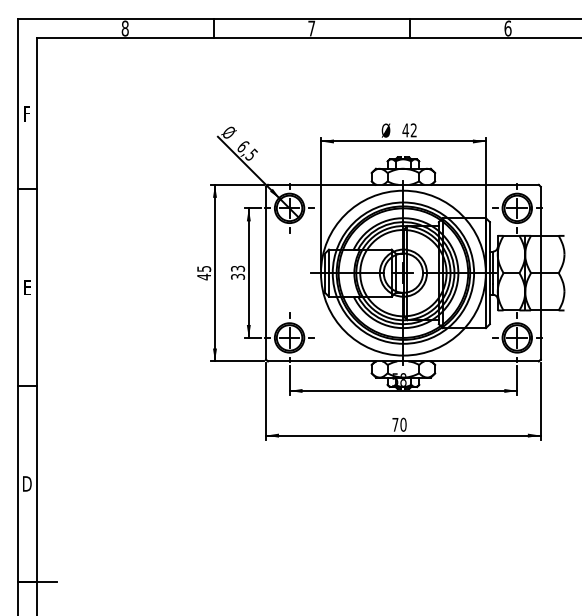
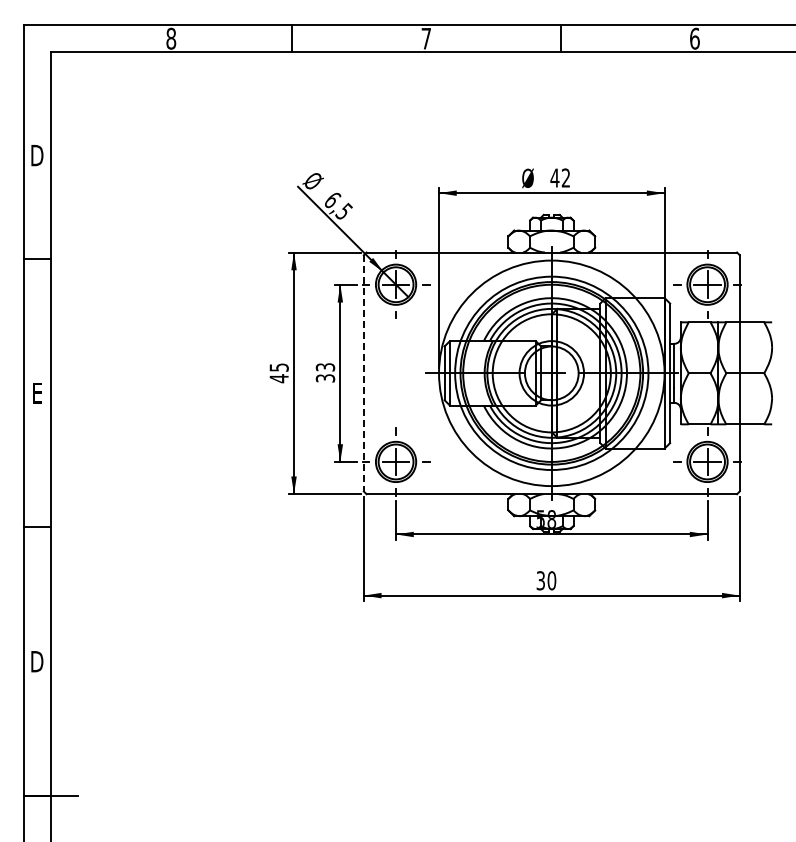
text: (27, 113) -> (37, 155), F -> D
line: (265, 273) -> (363, 373), solid -> dashed
text: (395, 424) -> (540, 580), 70 -> 30

